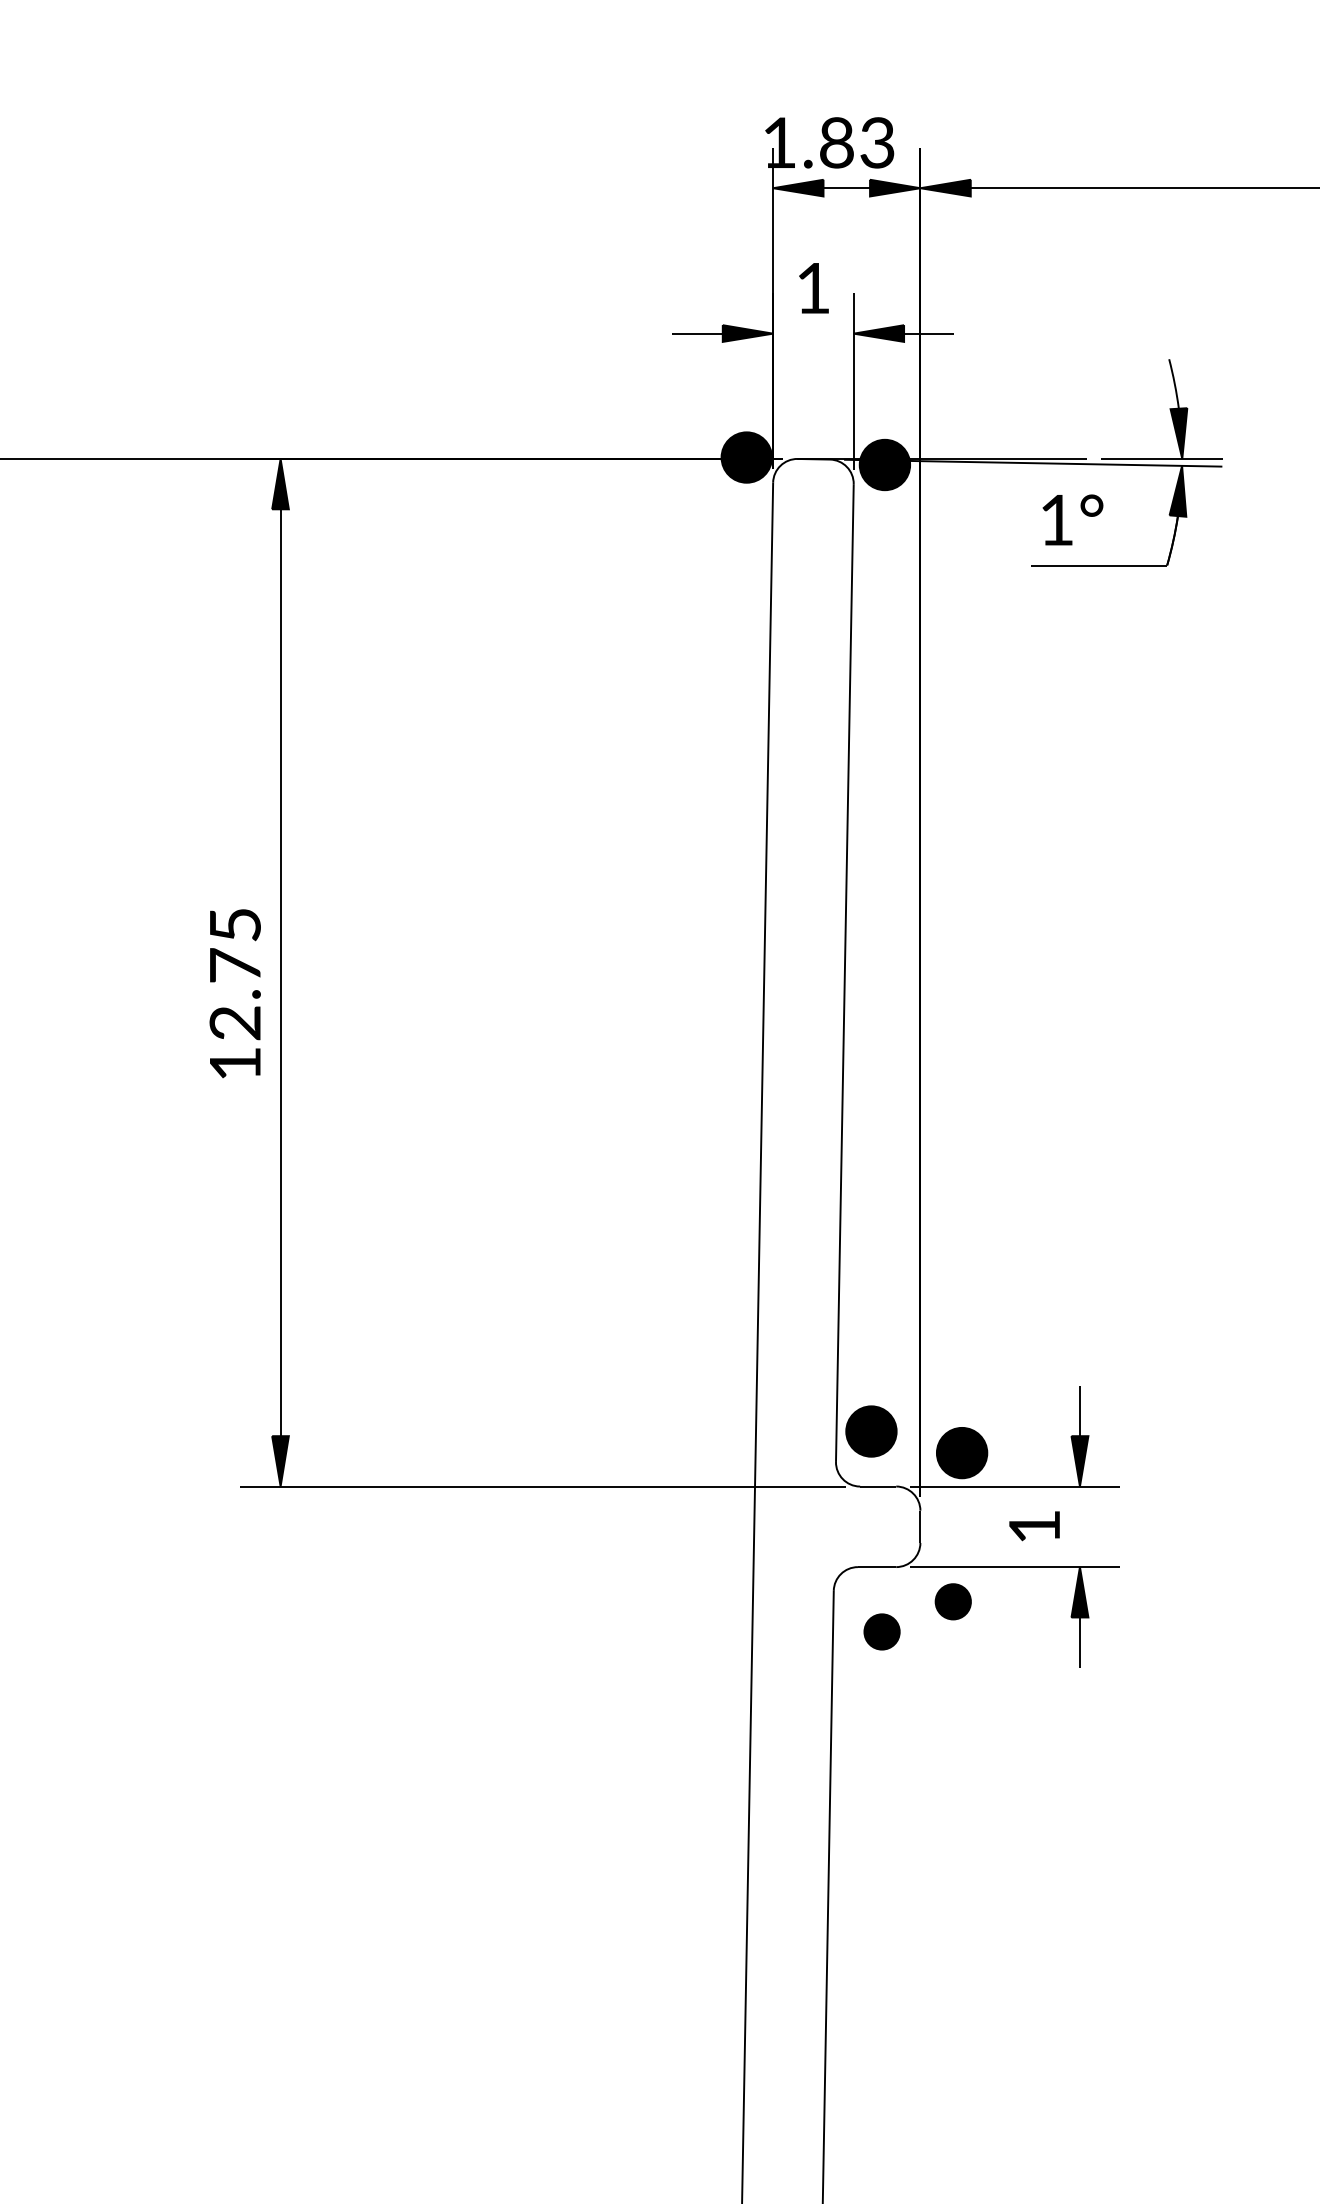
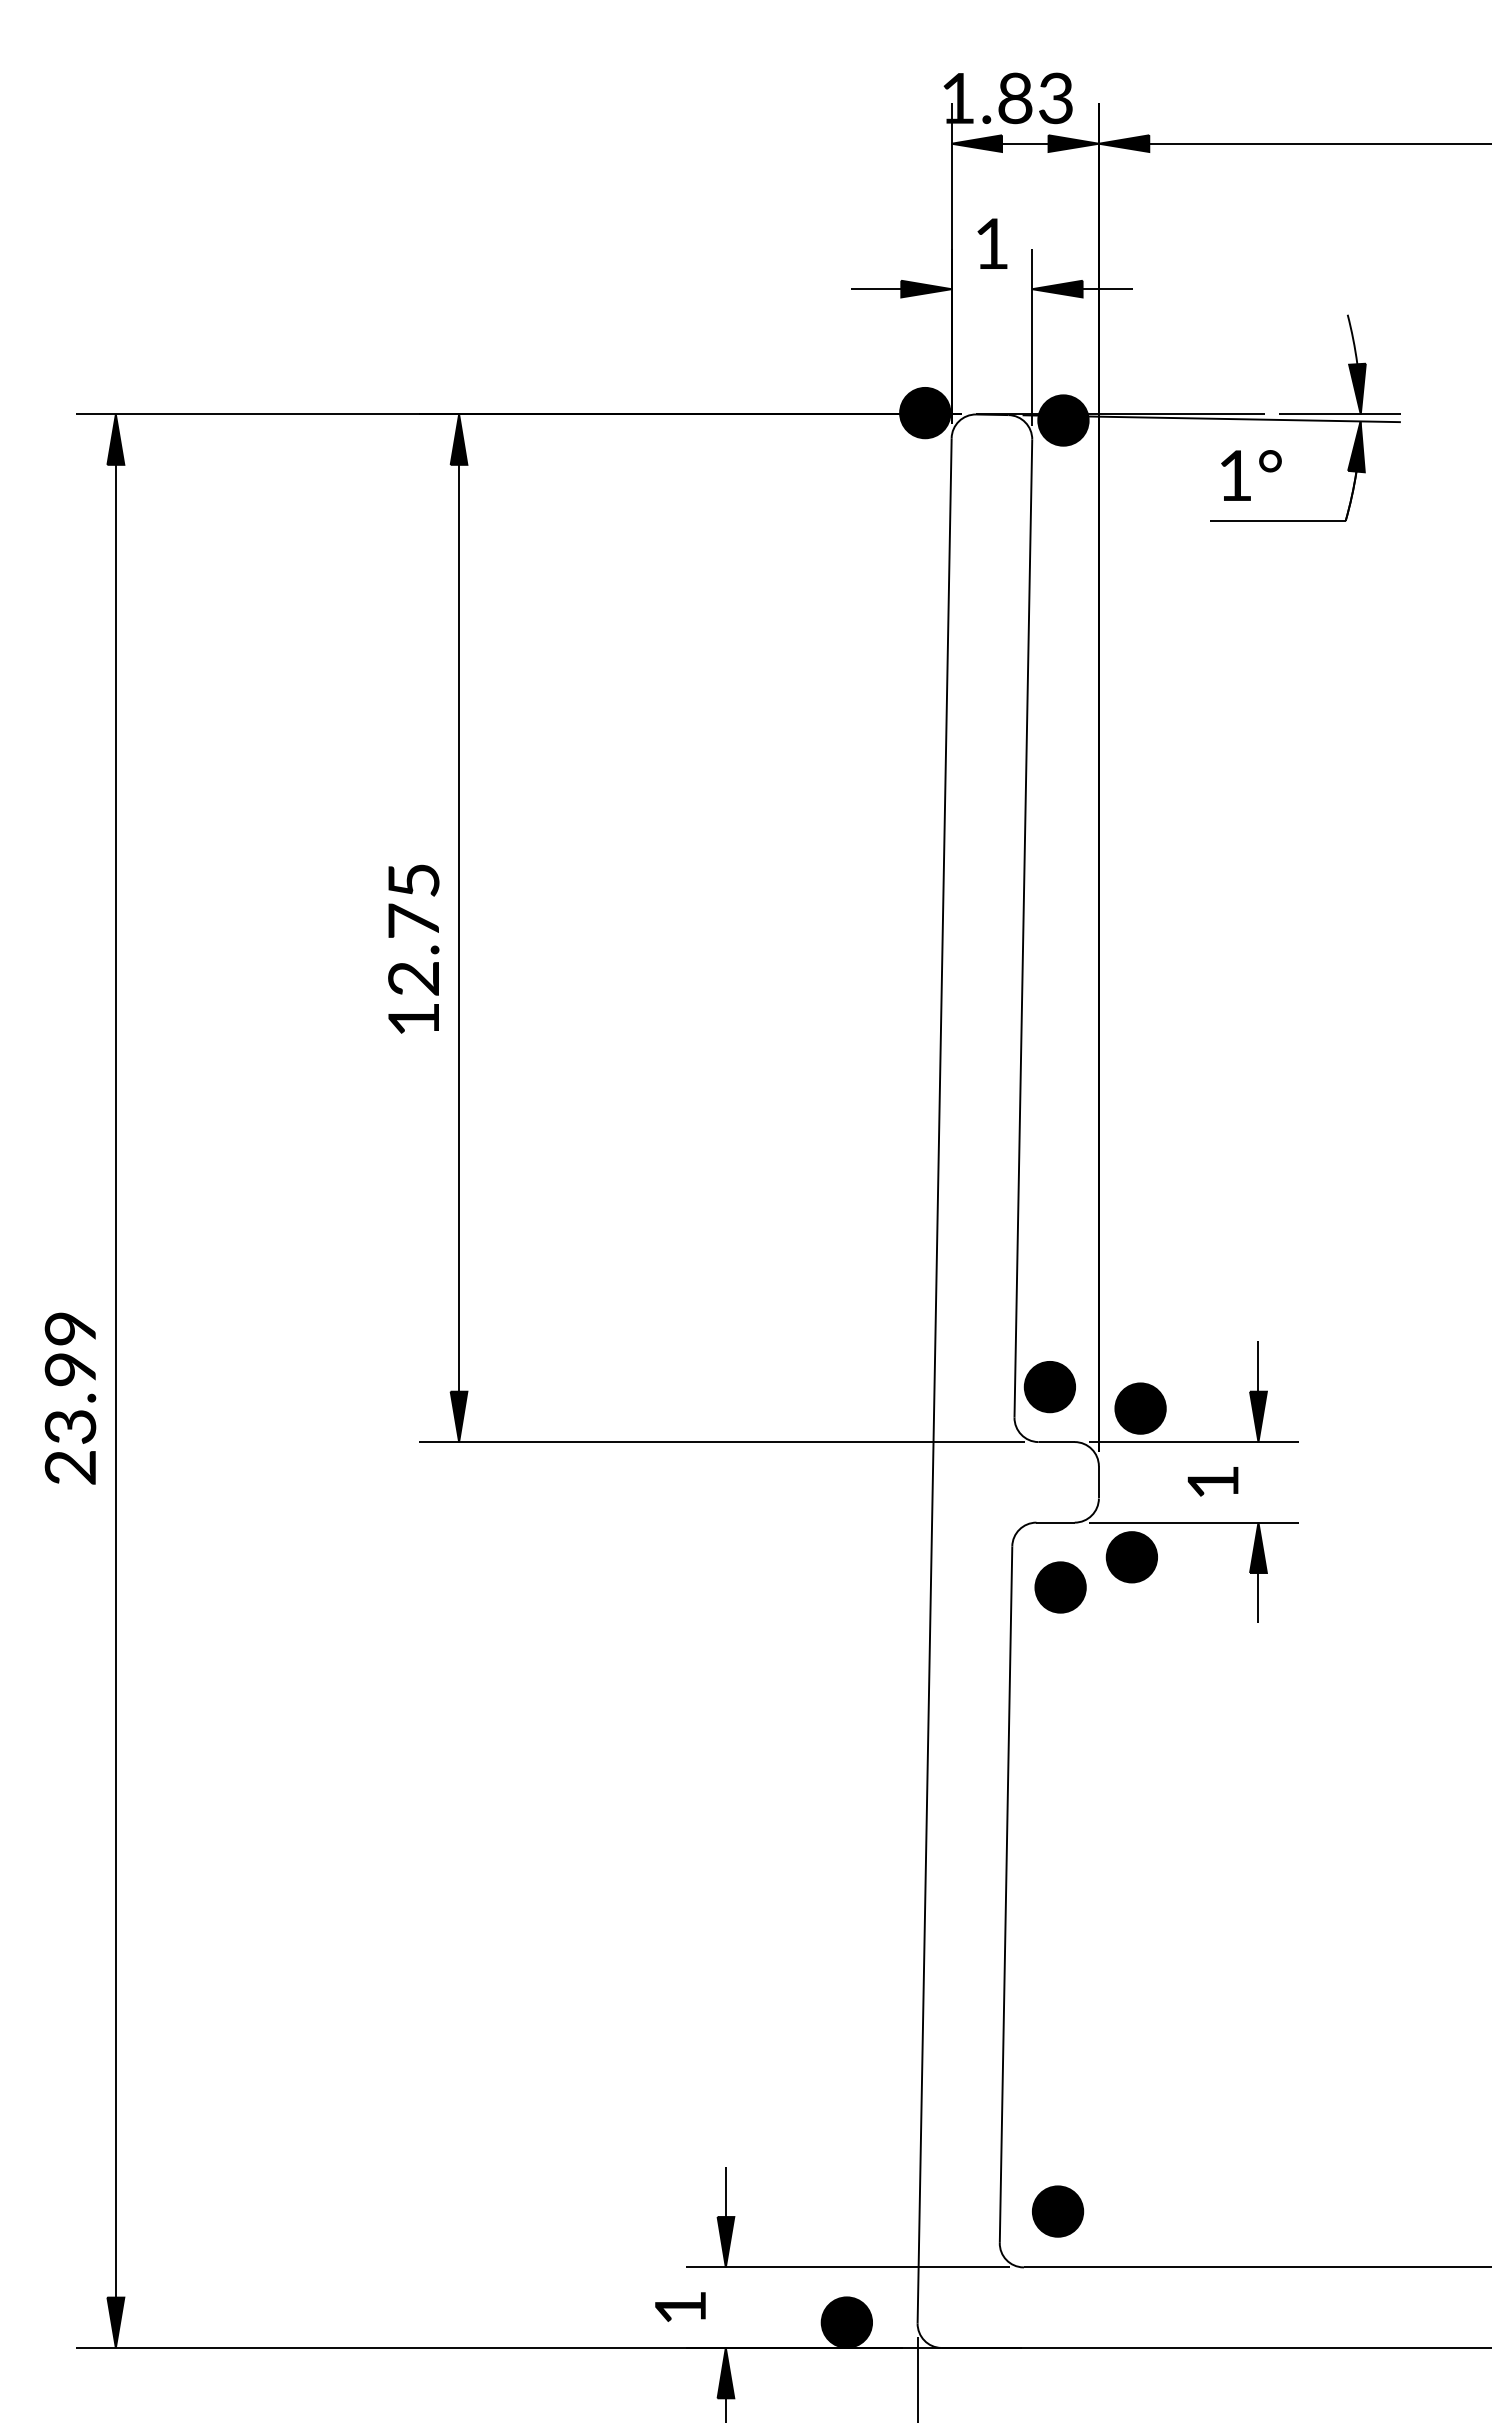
part: (952, 1601) -> (1131, 1557), size x1.43
part: (881, 1631) -> (1060, 1587), size x1.43

